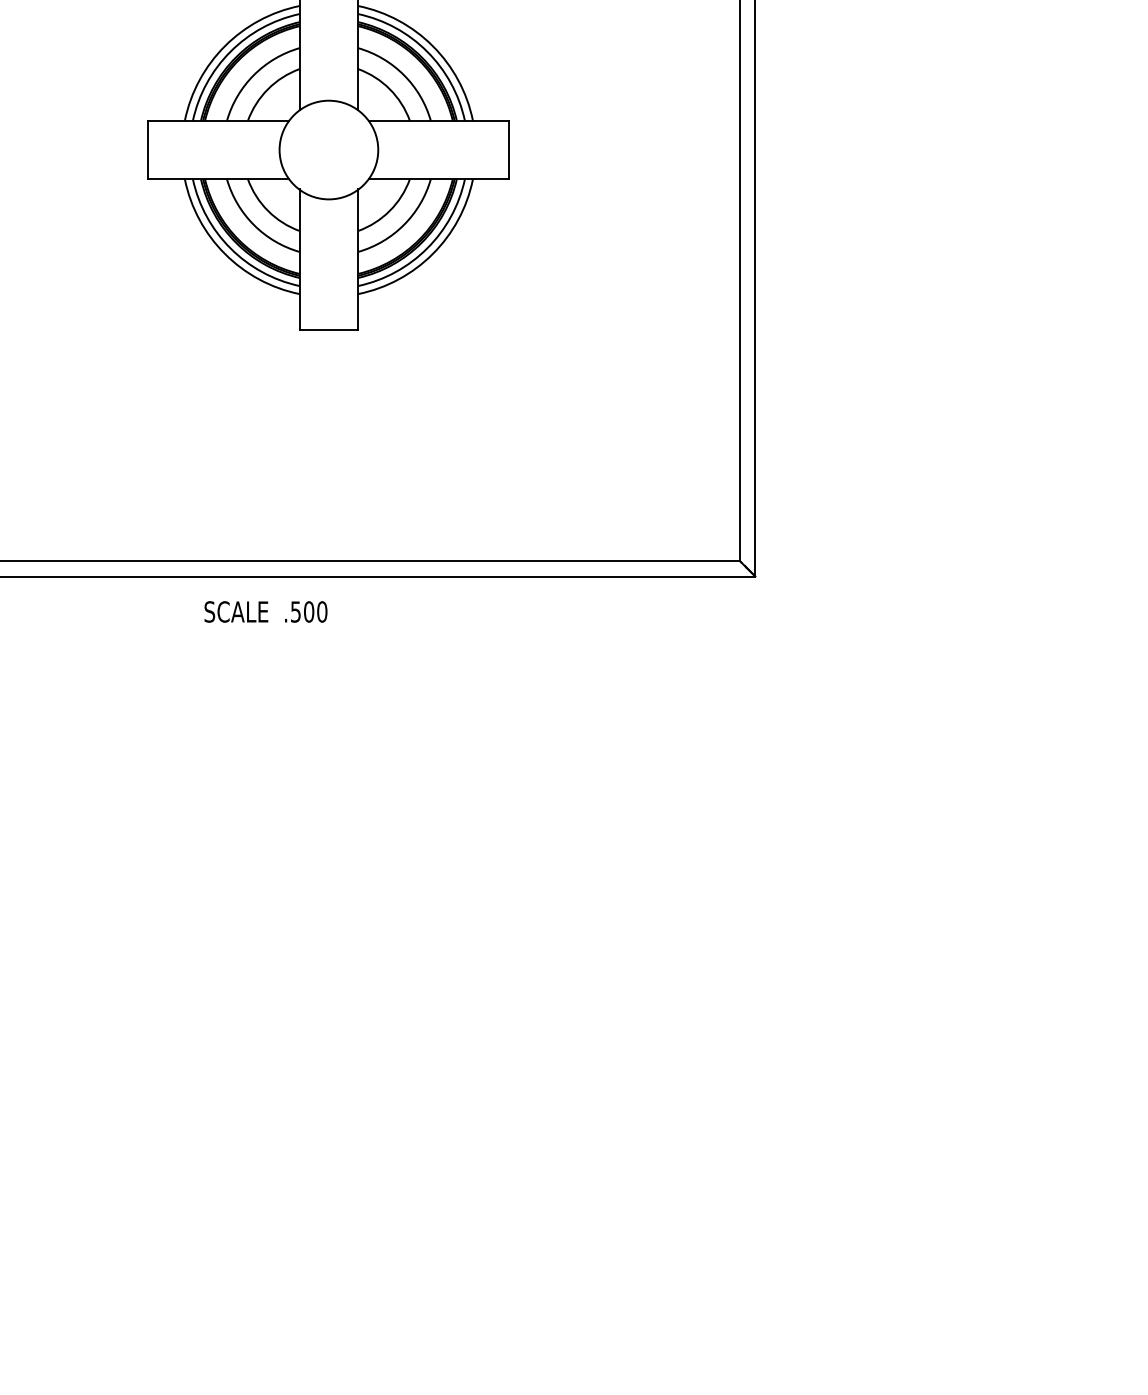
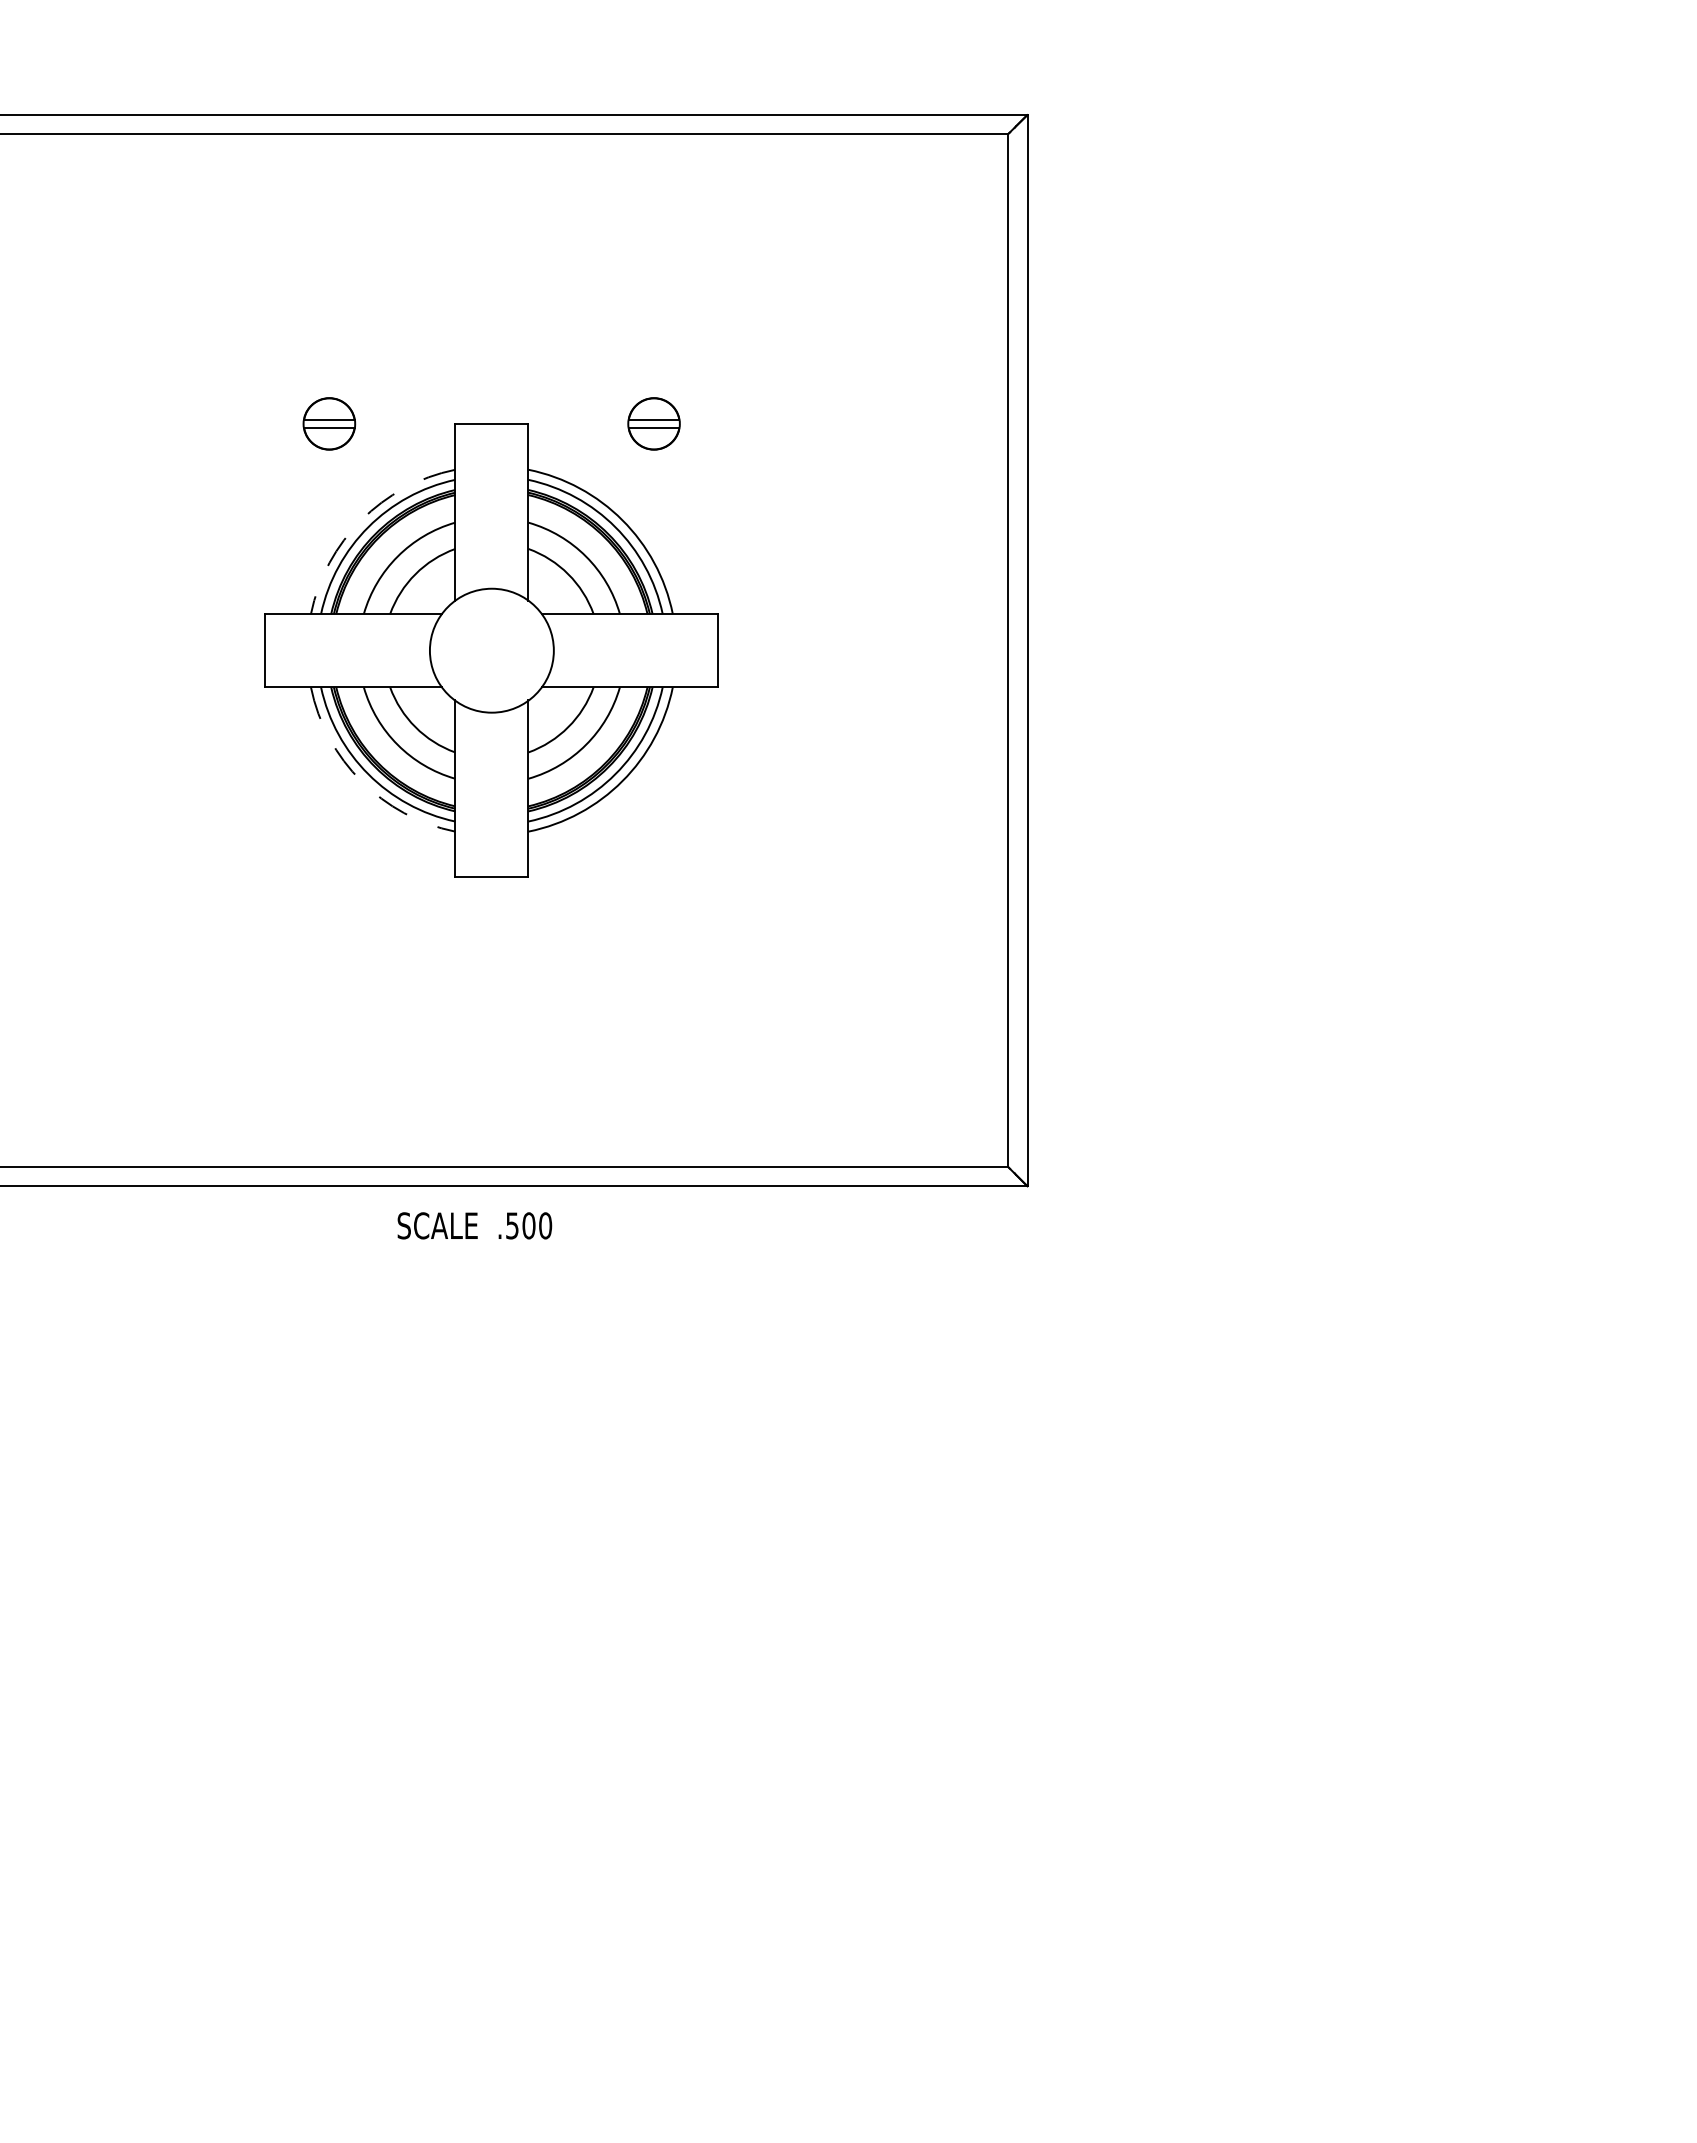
arc: (225, 46) -> (361, 520), solid -> dashed
arc: (225, 254) -> (361, 781), solid -> dashed
text: (265, 611) -> (474, 1225), moved

